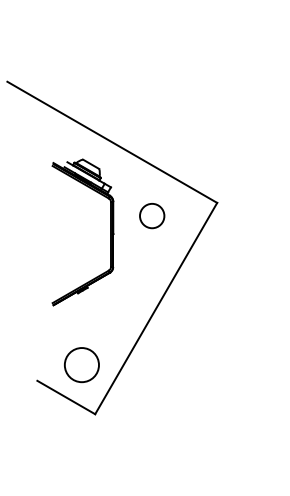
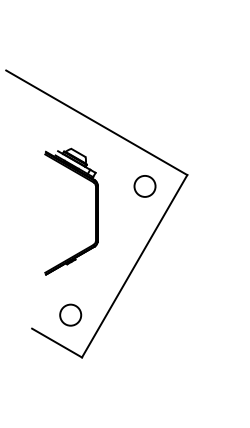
circle: (152, 216) -> (145, 186), moved
part: (110, 232) -> (95, 211), moved
circle: (82, 365) -> (71, 315), size x0.71

